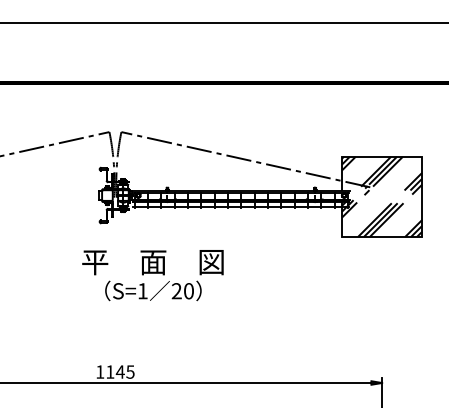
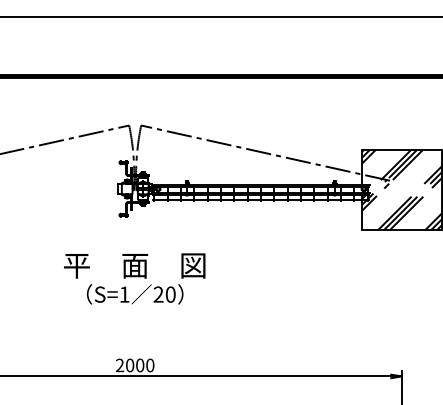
text: (152, 275) -> (134, 278), moved
text: (115, 371) -> (135, 364), 1145 -> 2000

